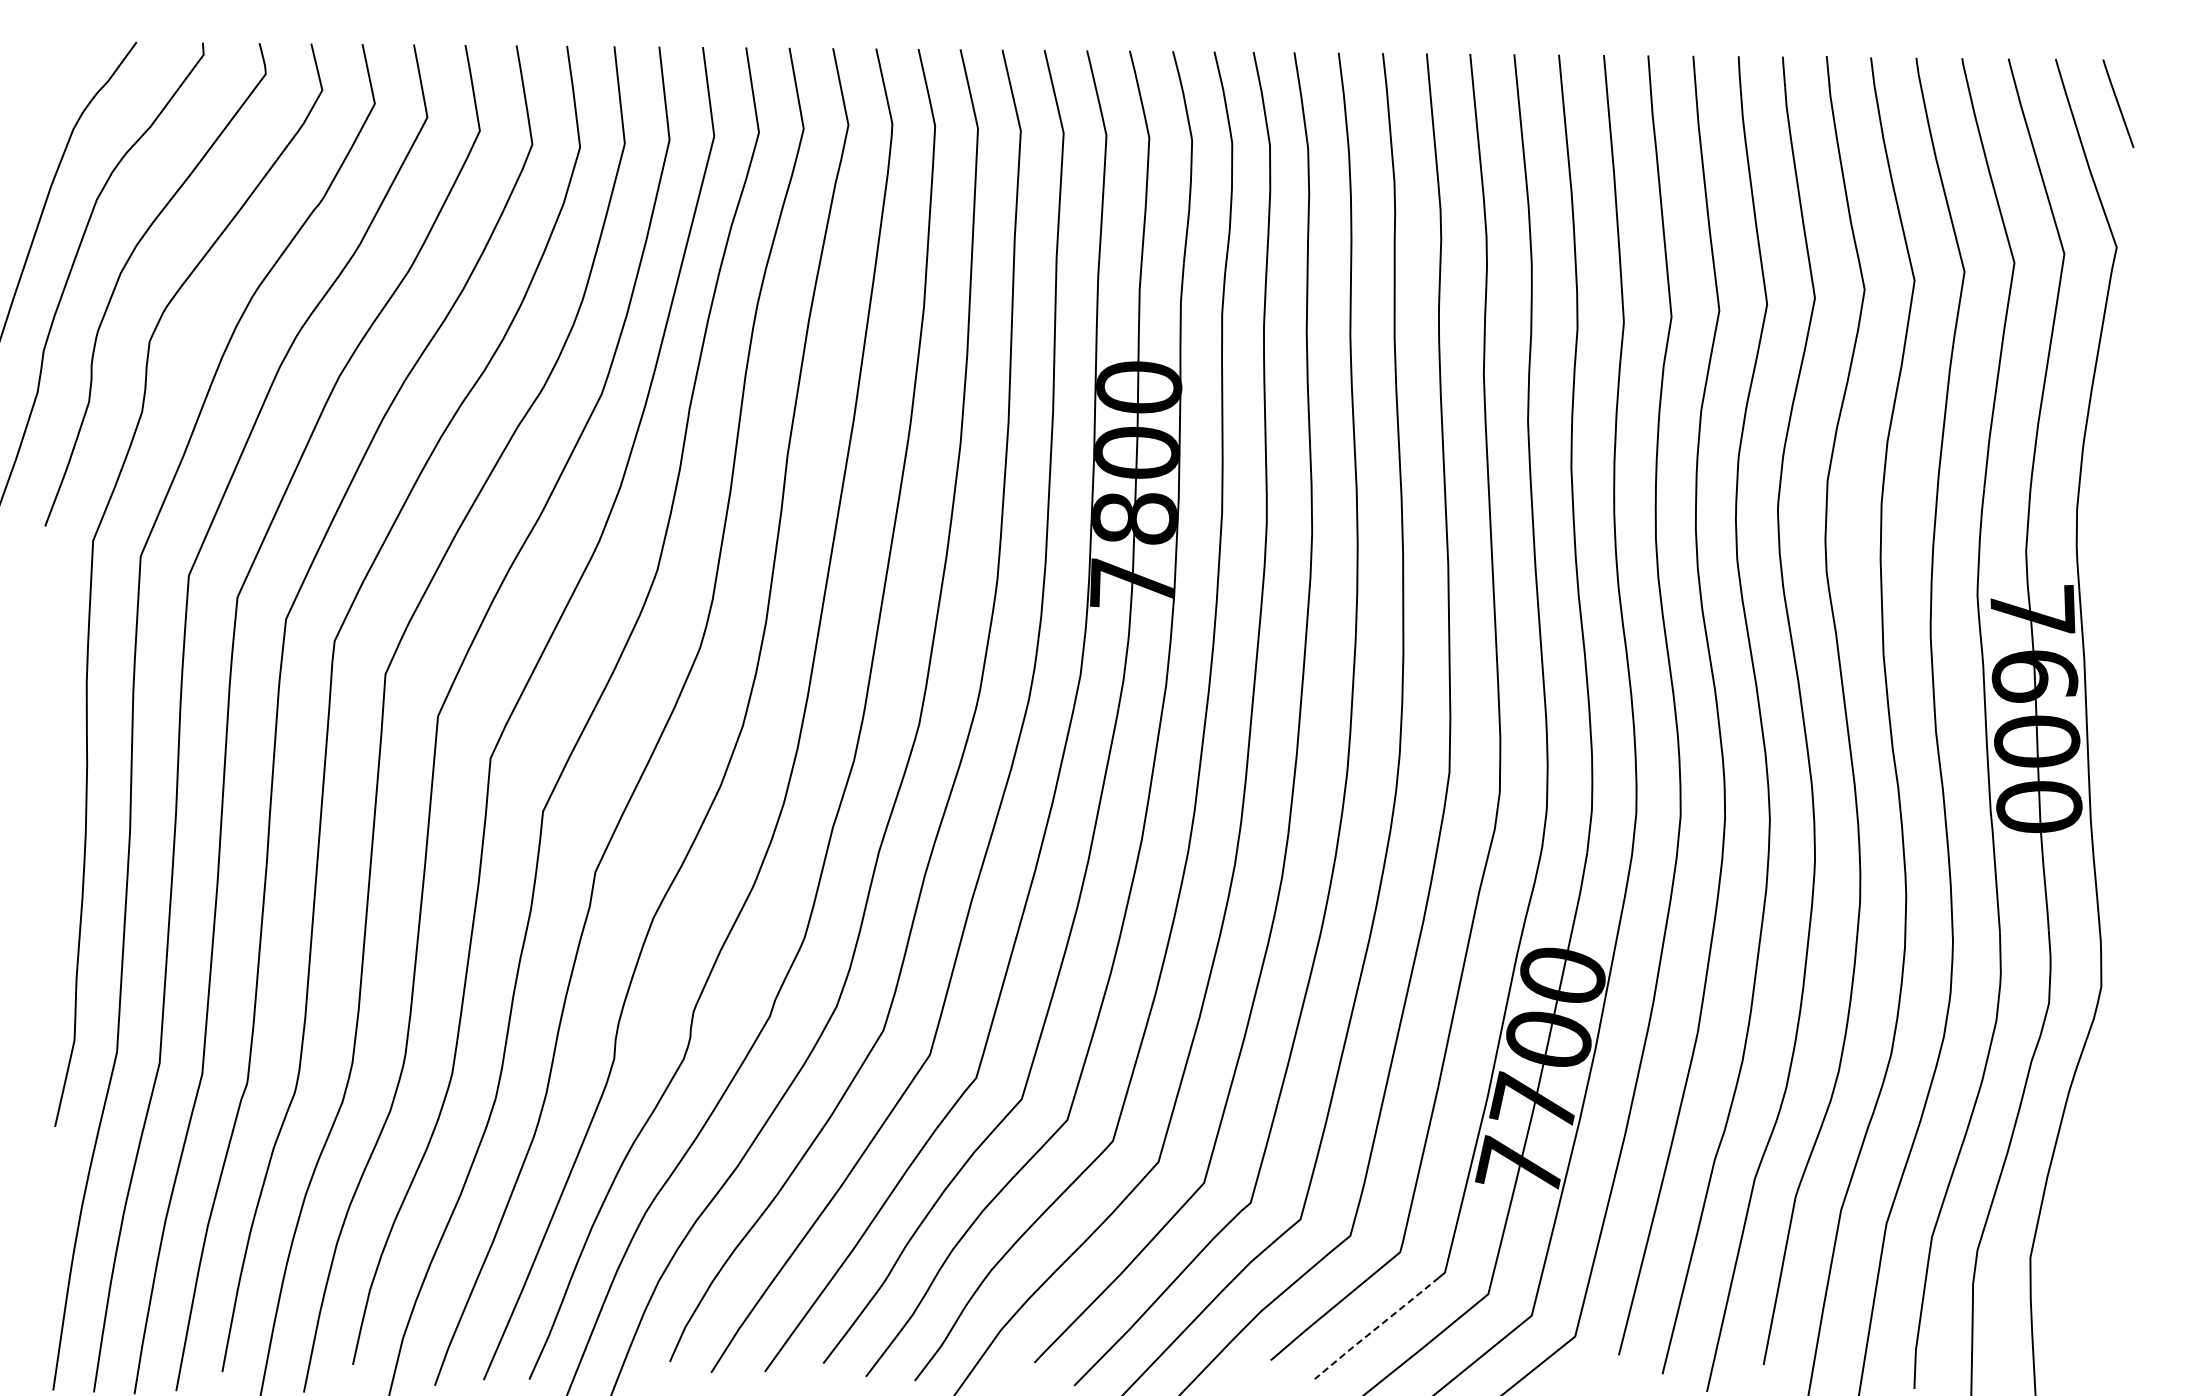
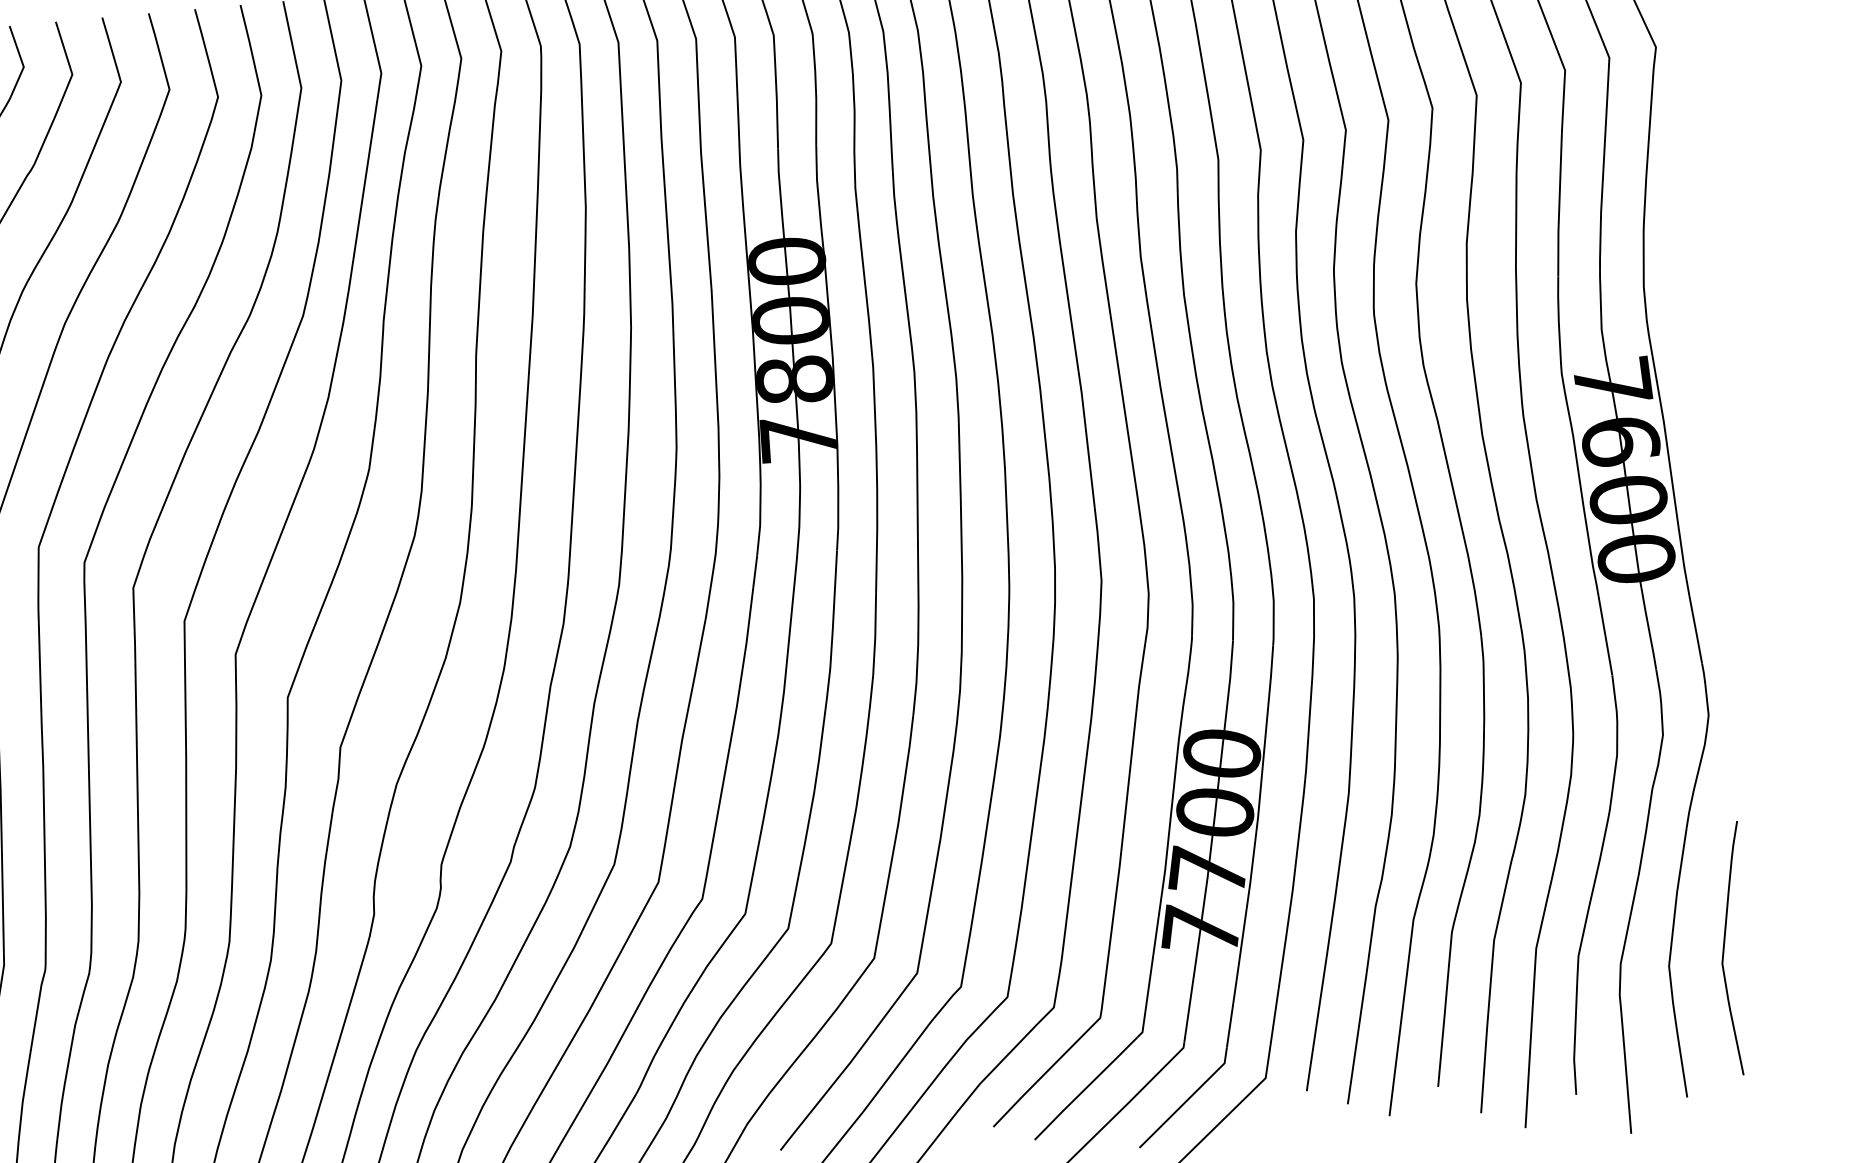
curve: (2093, 1245) -> (1724, 949), added
line: (1376, 1328) -> (1085, 1088), dashed -> solid

